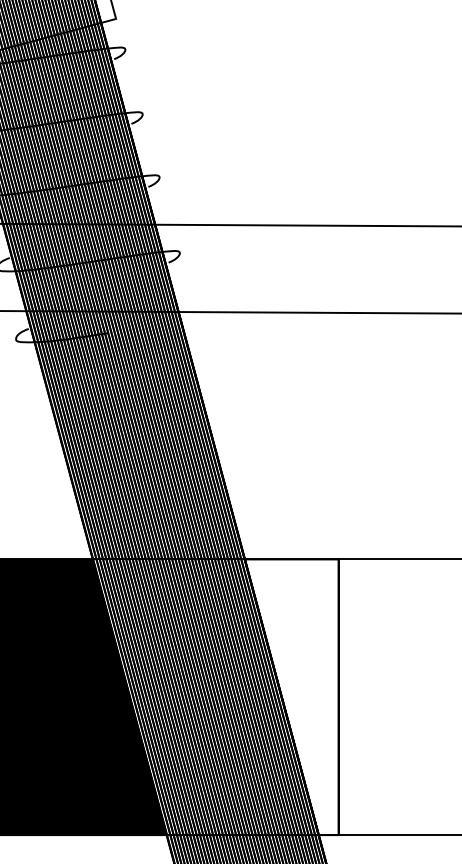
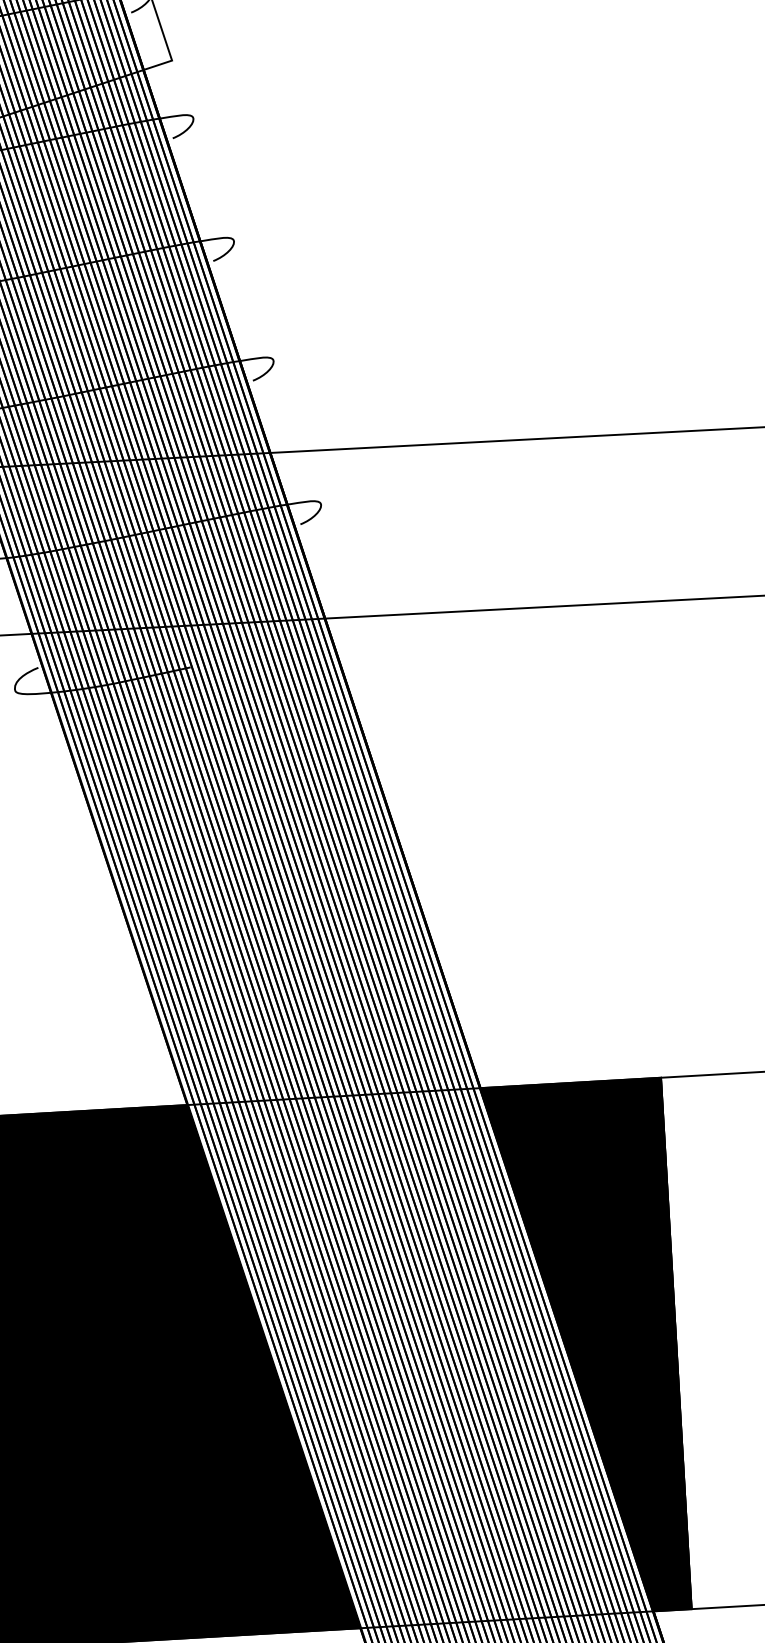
fill: (291, 697) -> (585, 1349), added

